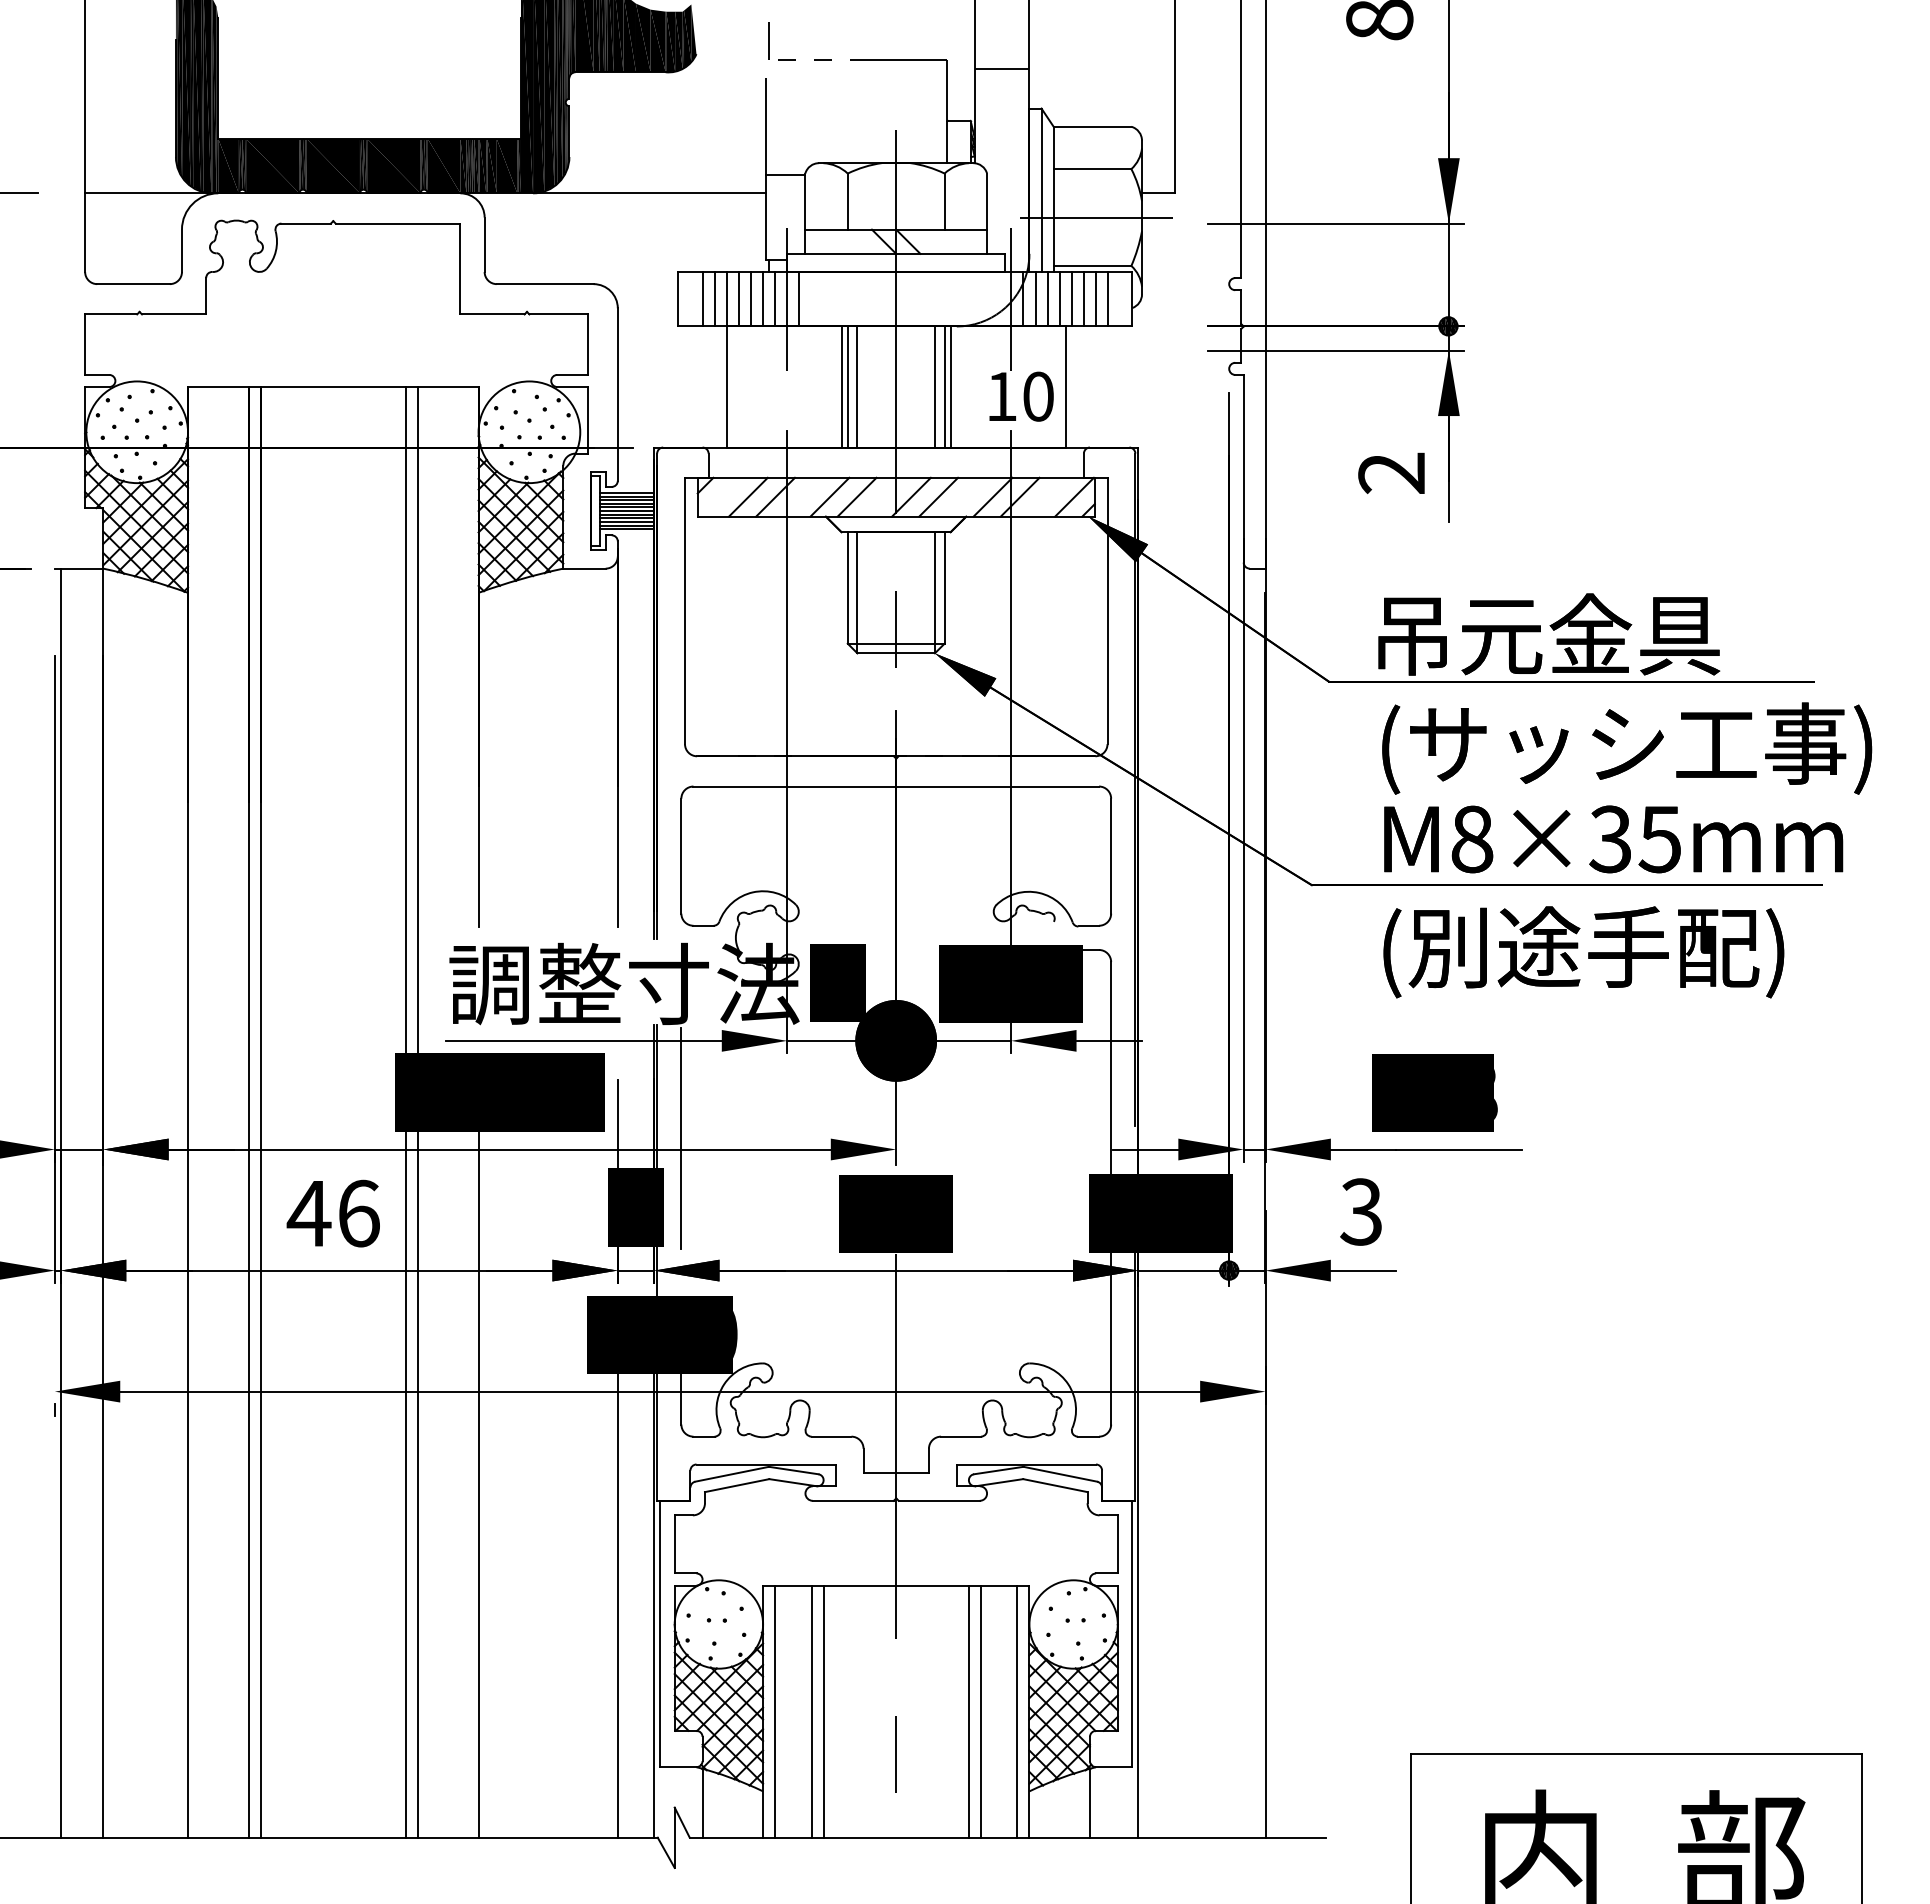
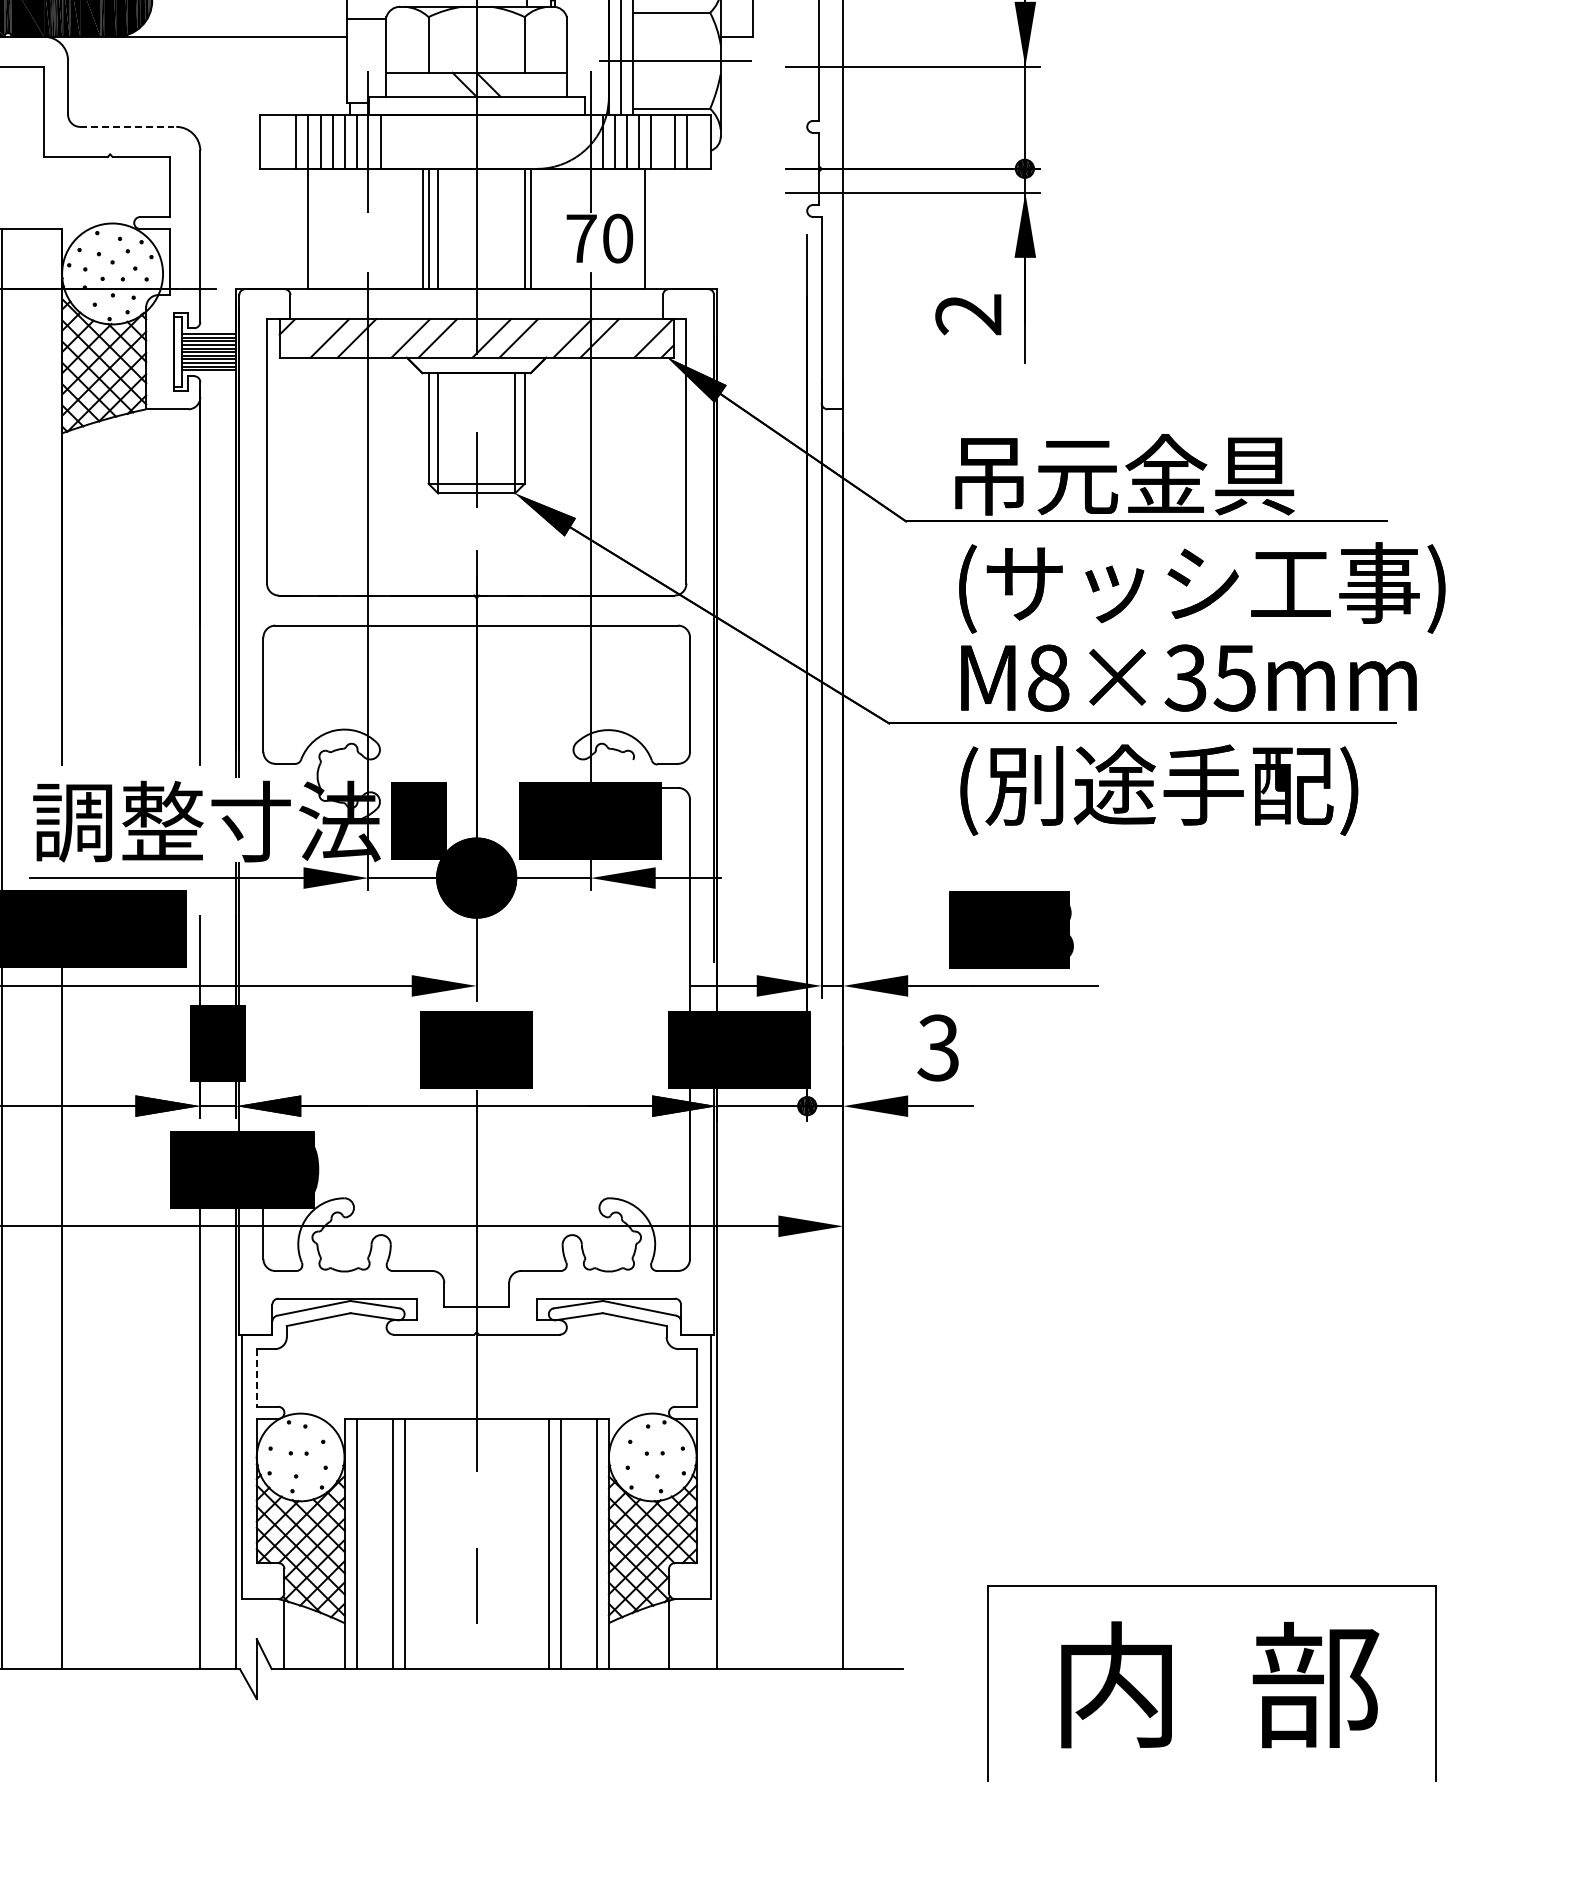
line: (545, 284) -> (128, 127), solid -> dashed
line: (702, 299) -> (284, 142), removed
line: (1083, 299) -> (662, 142), removed
line: (934, 386) -> (514, 228), removed
text: (1002, 396) -> (582, 238), 10 -> 70
line: (681, 1137) -> (263, 974), removed
line: (674, 1544) -> (256, 1378), solid -> dashed

